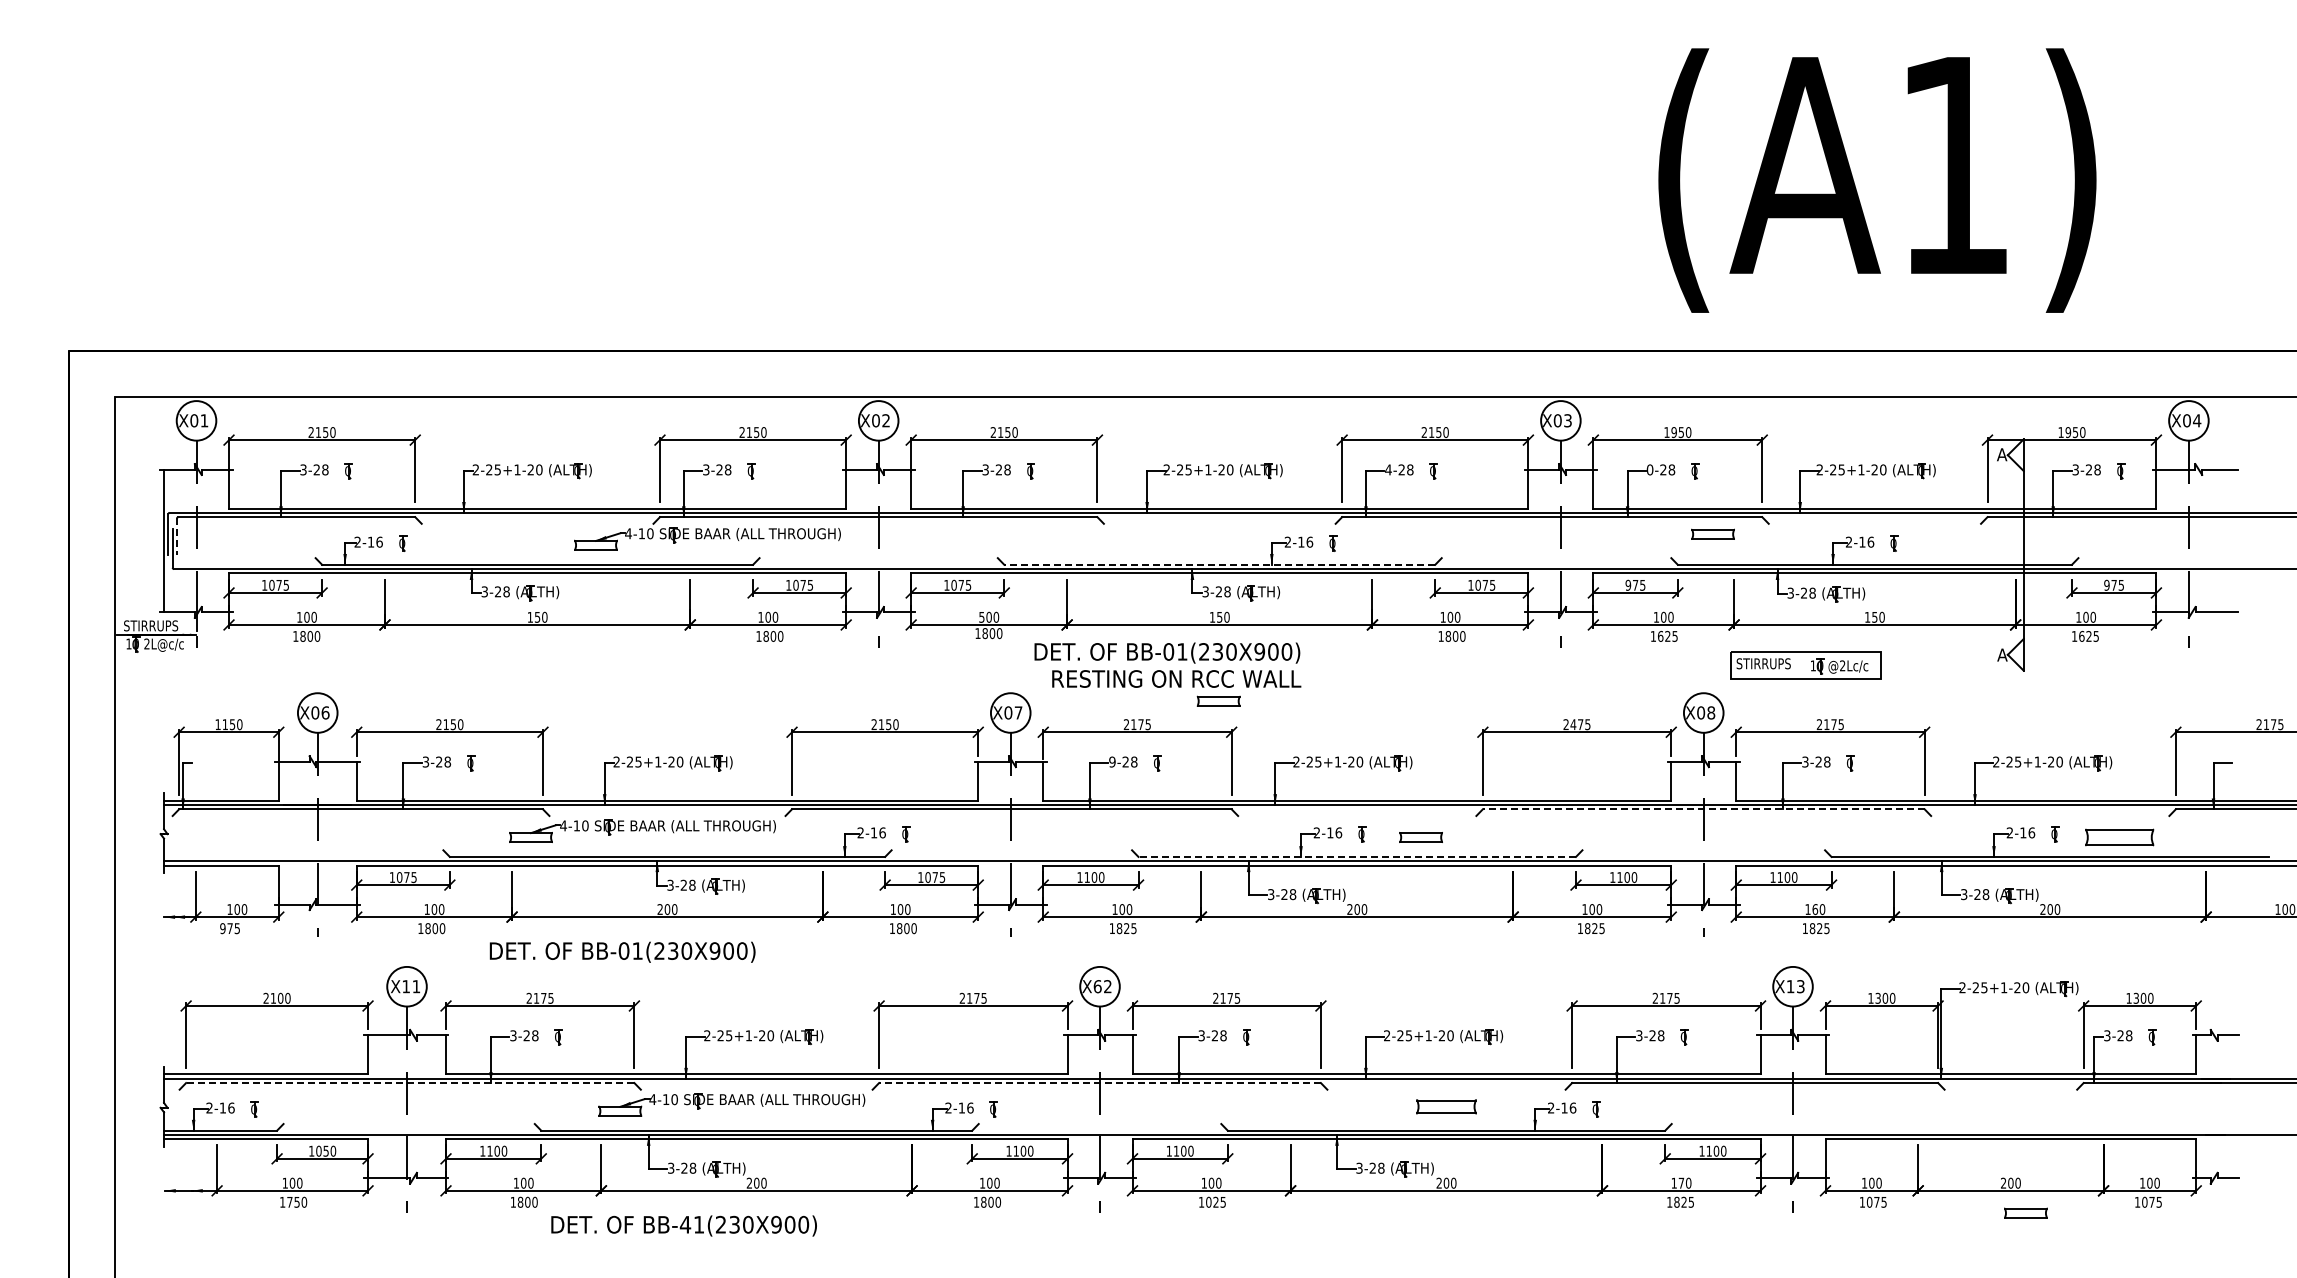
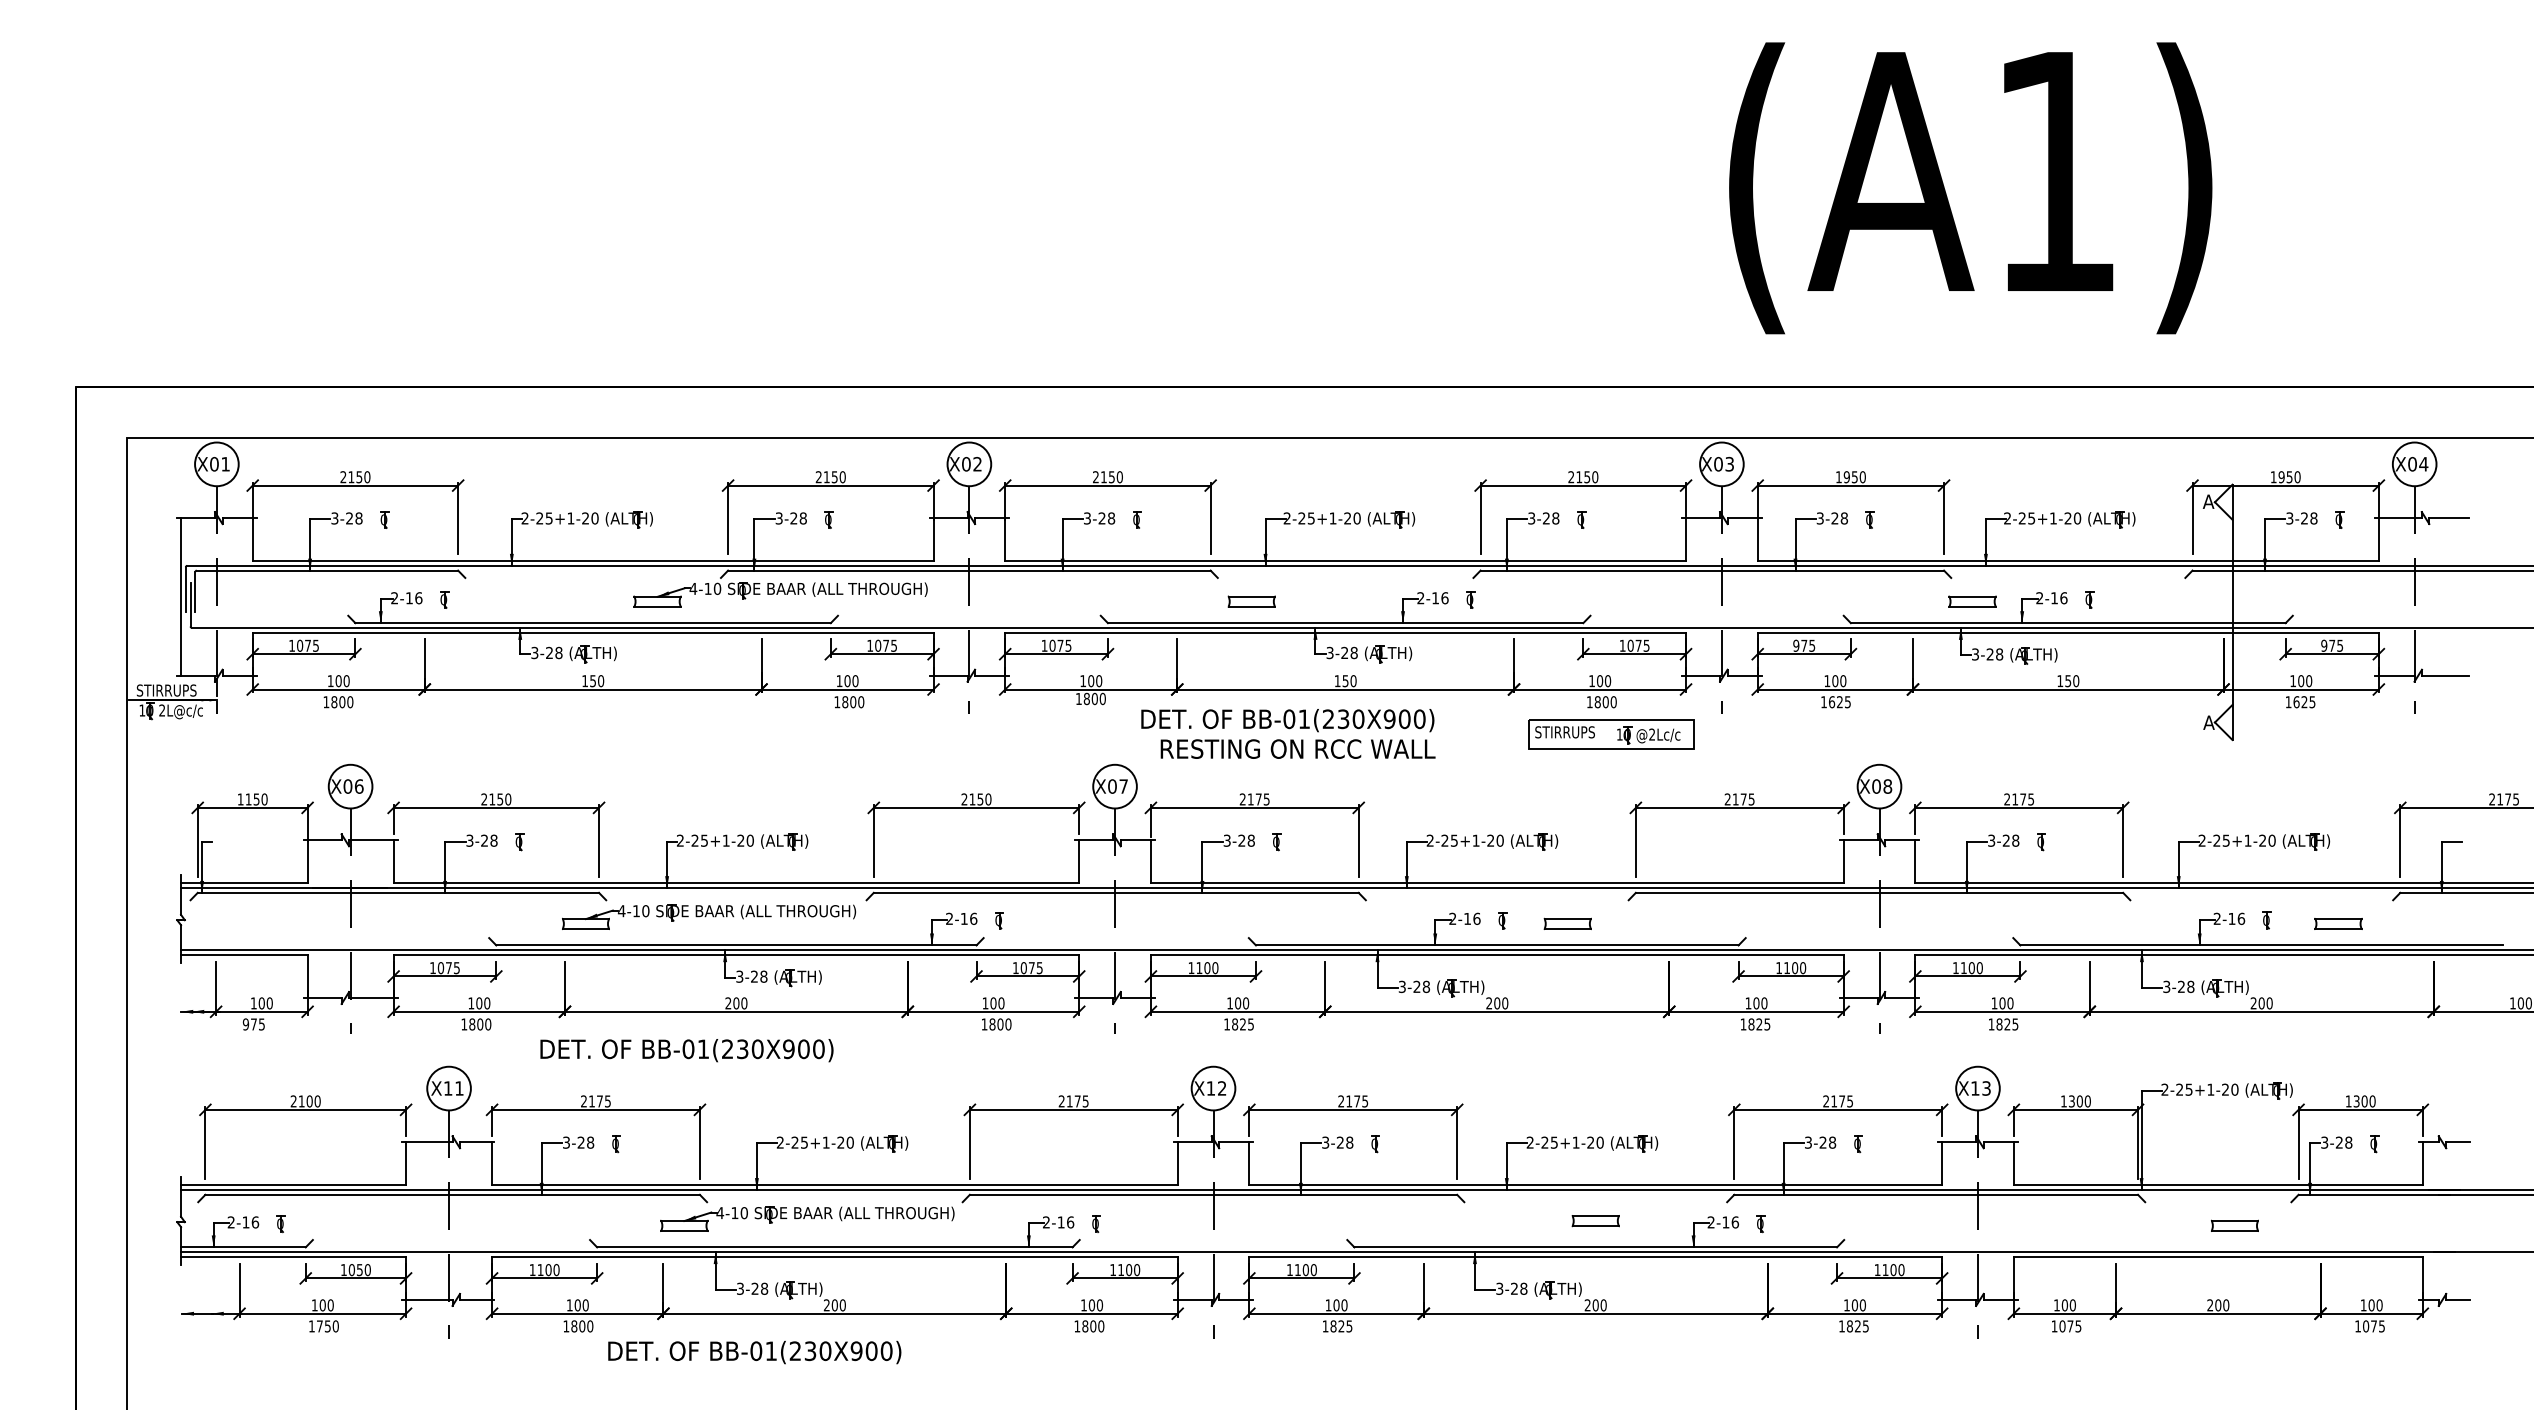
text: (1877, 180) -> (1970, 188), moved
text: (1388, 469) -> (1531, 518), 4-28 -> 3-28
text: (1649, 469) -> (1819, 518), 0-28 -> 3-28
part: (1712, 533) -> (1971, 600), moved
line: (177, 536) -> (195, 591), dashed -> solid
line: (1219, 564) -> (1345, 622), dashed -> solid
text: (981, 617) -> (1082, 681), 500 -> 100
part: (1805, 665) -> (1611, 734), moved
part: (1218, 700) -> (1251, 600), moved
text: (1573, 724) -> (1735, 799), 2475 -> 2175
text: (1112, 761) -> (1227, 840), 9-28 -> 3-28
line: (1703, 809) -> (1879, 893), dashed -> solid
part: (2119, 837) -> (2338, 923), size x0.62
line: (1357, 856) -> (1497, 944), dashed -> solid
text: (1815, 909) -> (2002, 1003), 160 -> 100
text: (1097, 986) -> (1210, 1088), X62 -> X12
line: (409, 1083) -> (451, 1195), dashed -> solid
line: (1100, 1083) -> (1214, 1195), dashed -> solid
part: (1446, 1106) -> (1595, 1220), size x0.71
text: (1681, 1182) -> (1854, 1304), 170 -> 100
text: (1208, 1202) -> (1333, 1326), 1025 -> 1825
part: (2025, 1212) -> (2234, 1225), moved
text: (685, 1224) -> (756, 1350), BB-41(230X900) -> BB-01(230X900)

